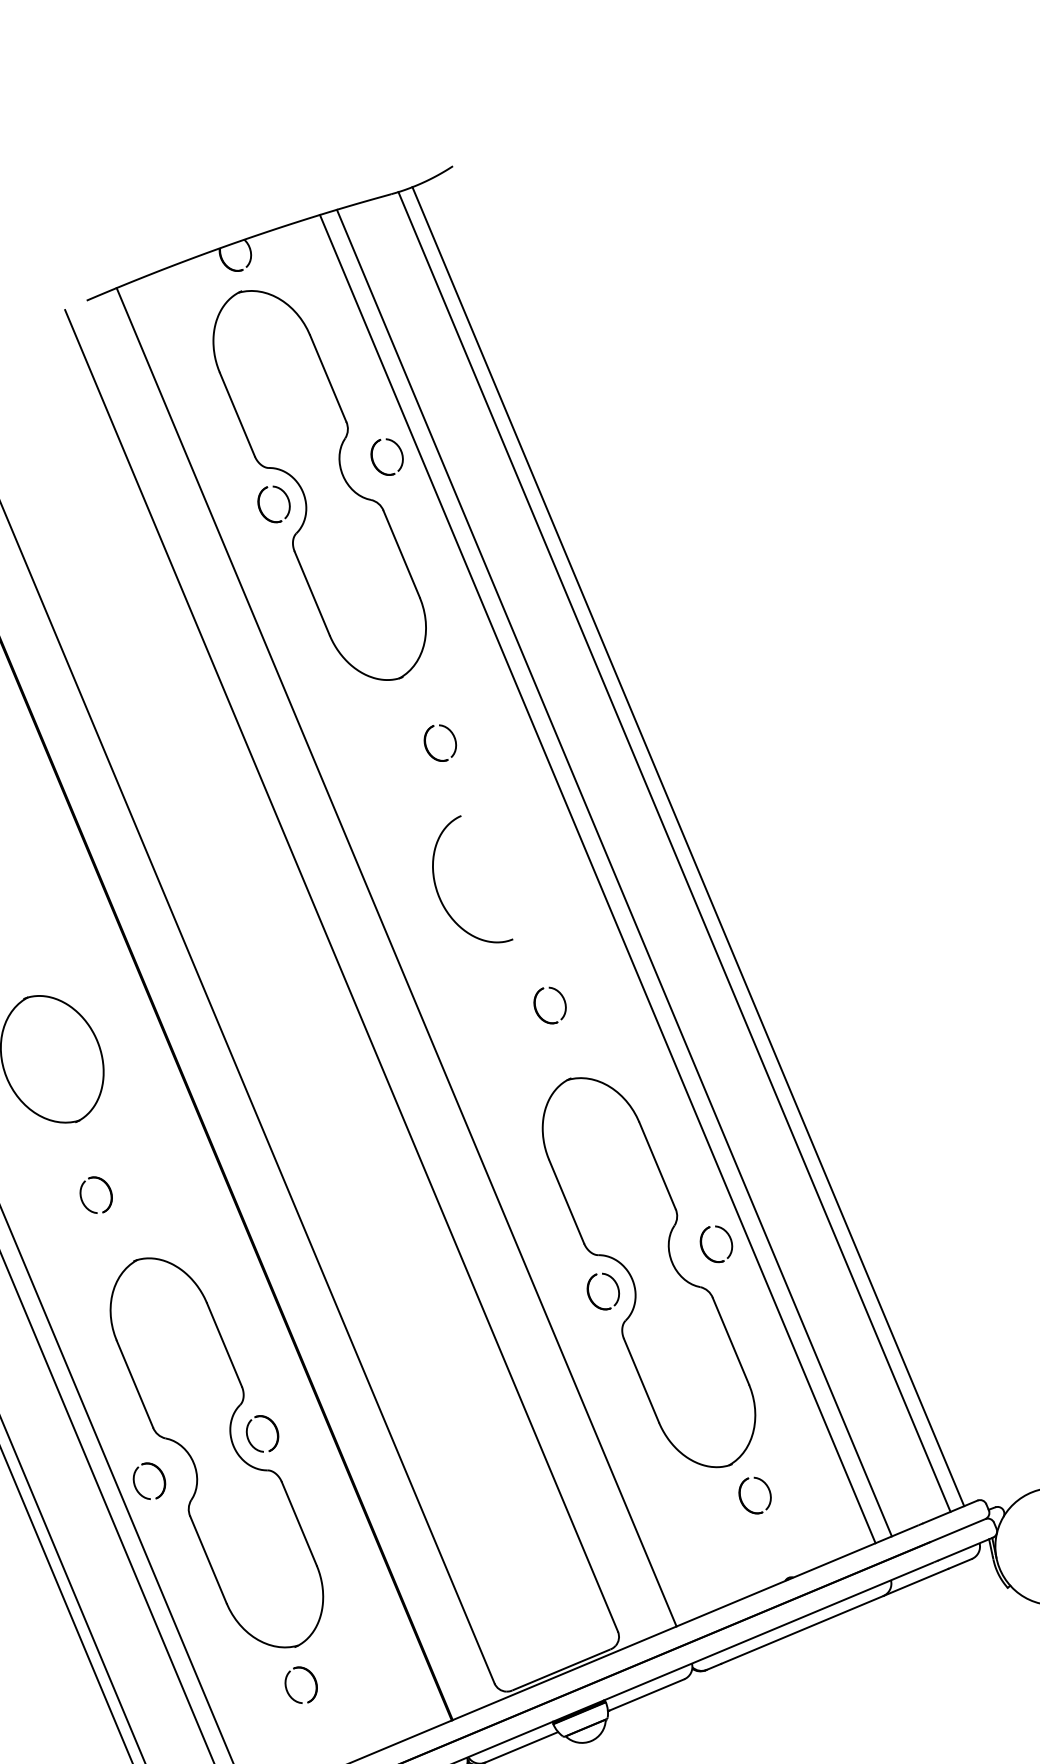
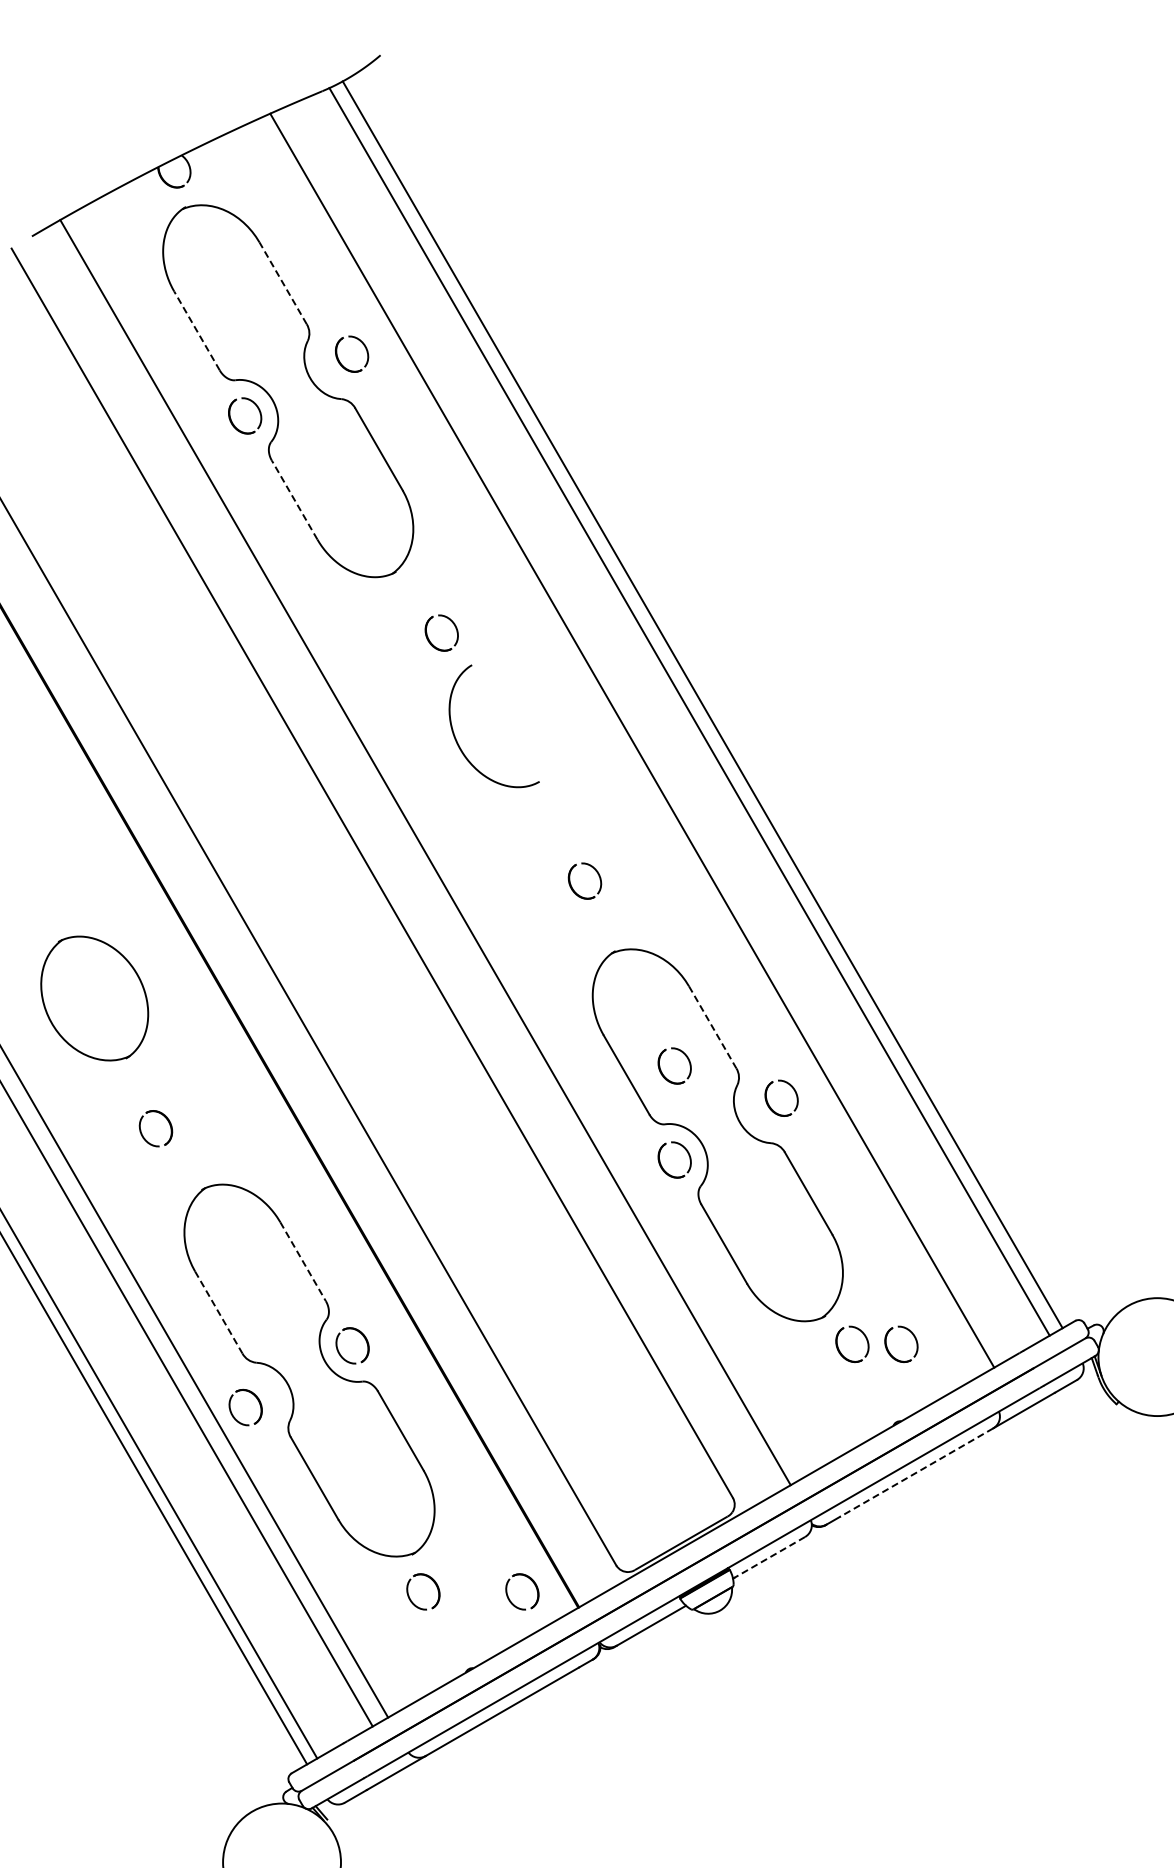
line: (327, 377) -> (282, 282), solid -> dashed
line: (237, 414) -> (197, 330), solid -> dashed
line: (312, 593) -> (294, 500), solid -> dashed
line: (596, 878) -> (615, 748), removed
curve: (437, 888) -> (457, 740), moved
line: (657, 1165) -> (712, 1027), solid -> dashed
part: (601, 1200) -> (661, 1069), added
line: (224, 1344) -> (303, 1261), solid -> dashed
line: (135, 1384) -> (219, 1312), solid -> dashed
part: (815, 1494) -> (912, 1335), added
line: (802, 1629) -> (916, 1472), solid -> dashed
part: (411, 1692) -> (534, 1585), added
line: (646, 1695) -> (769, 1557), solid -> dashed

